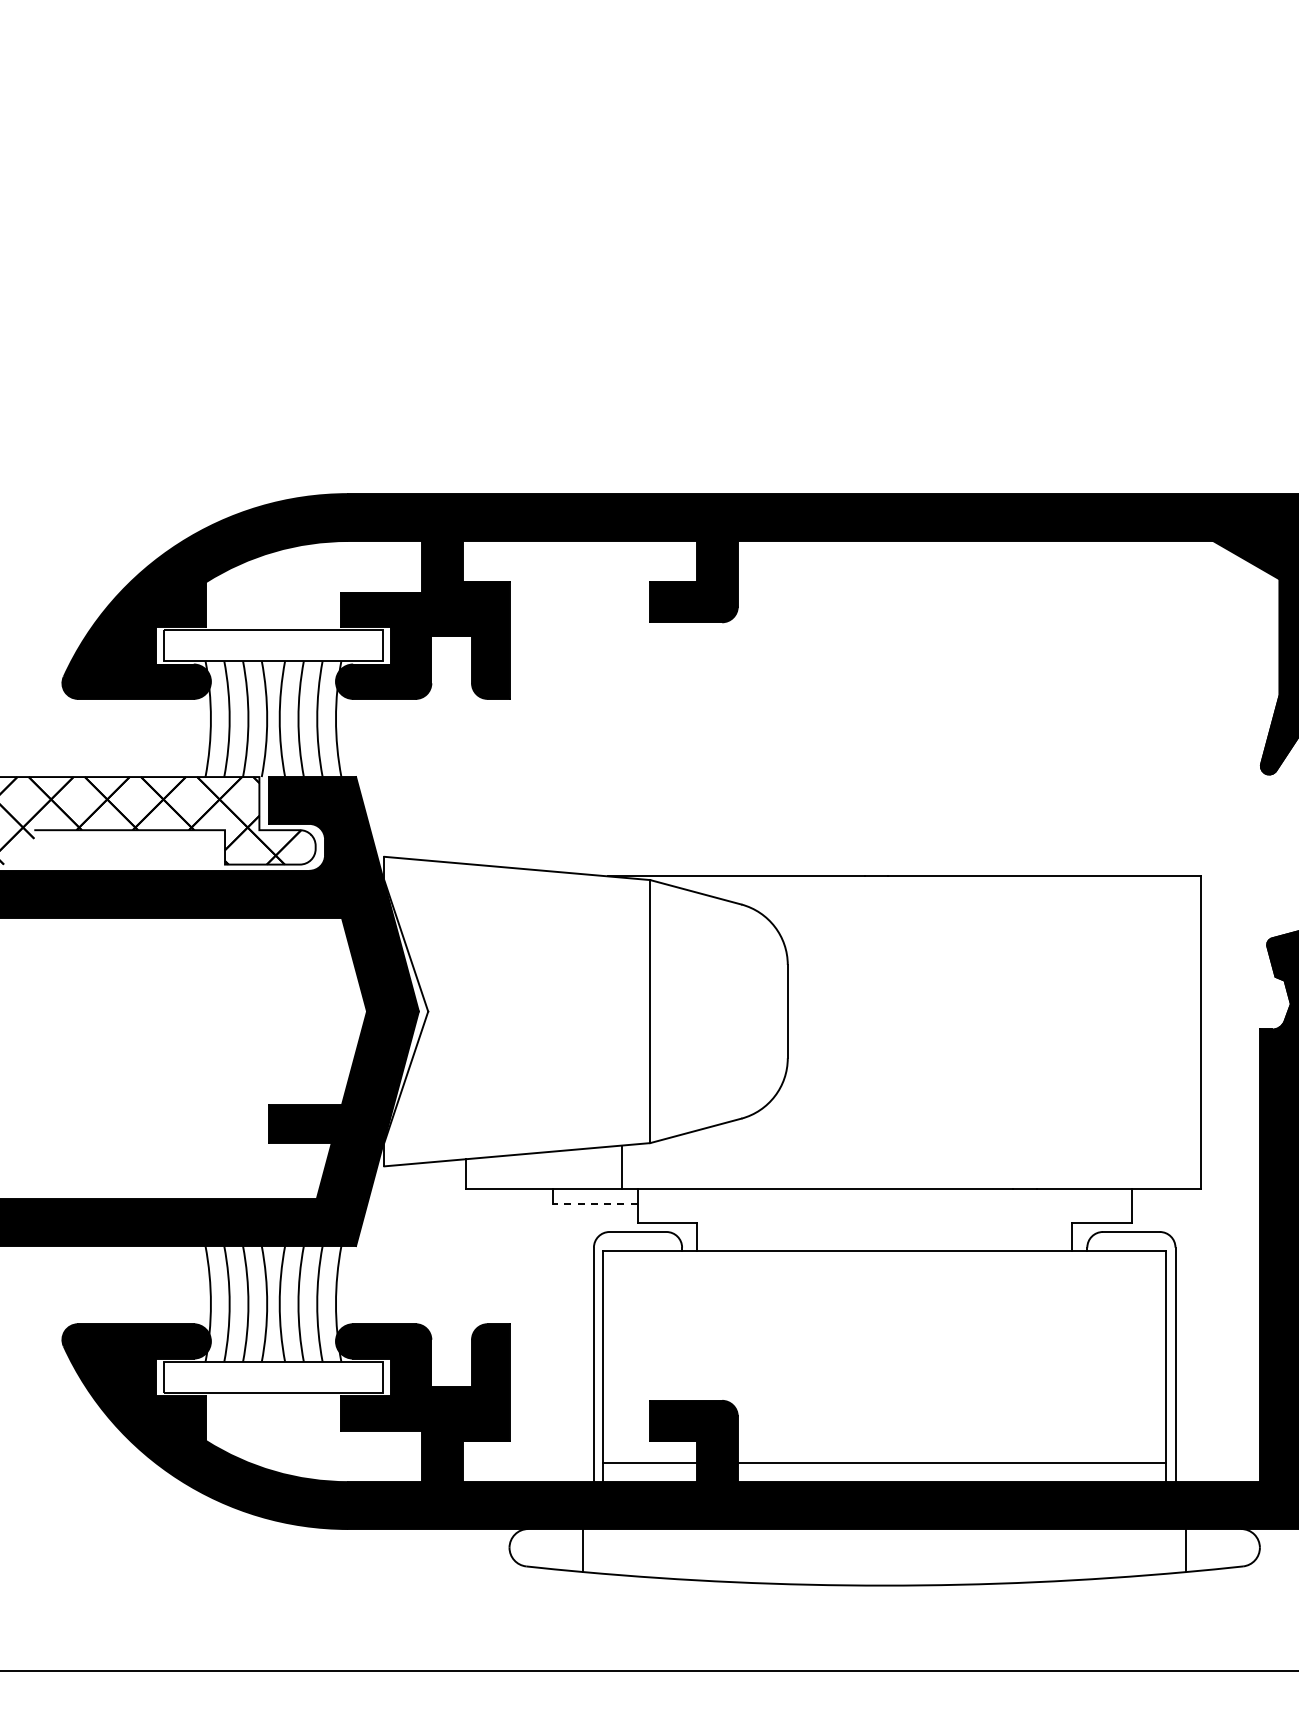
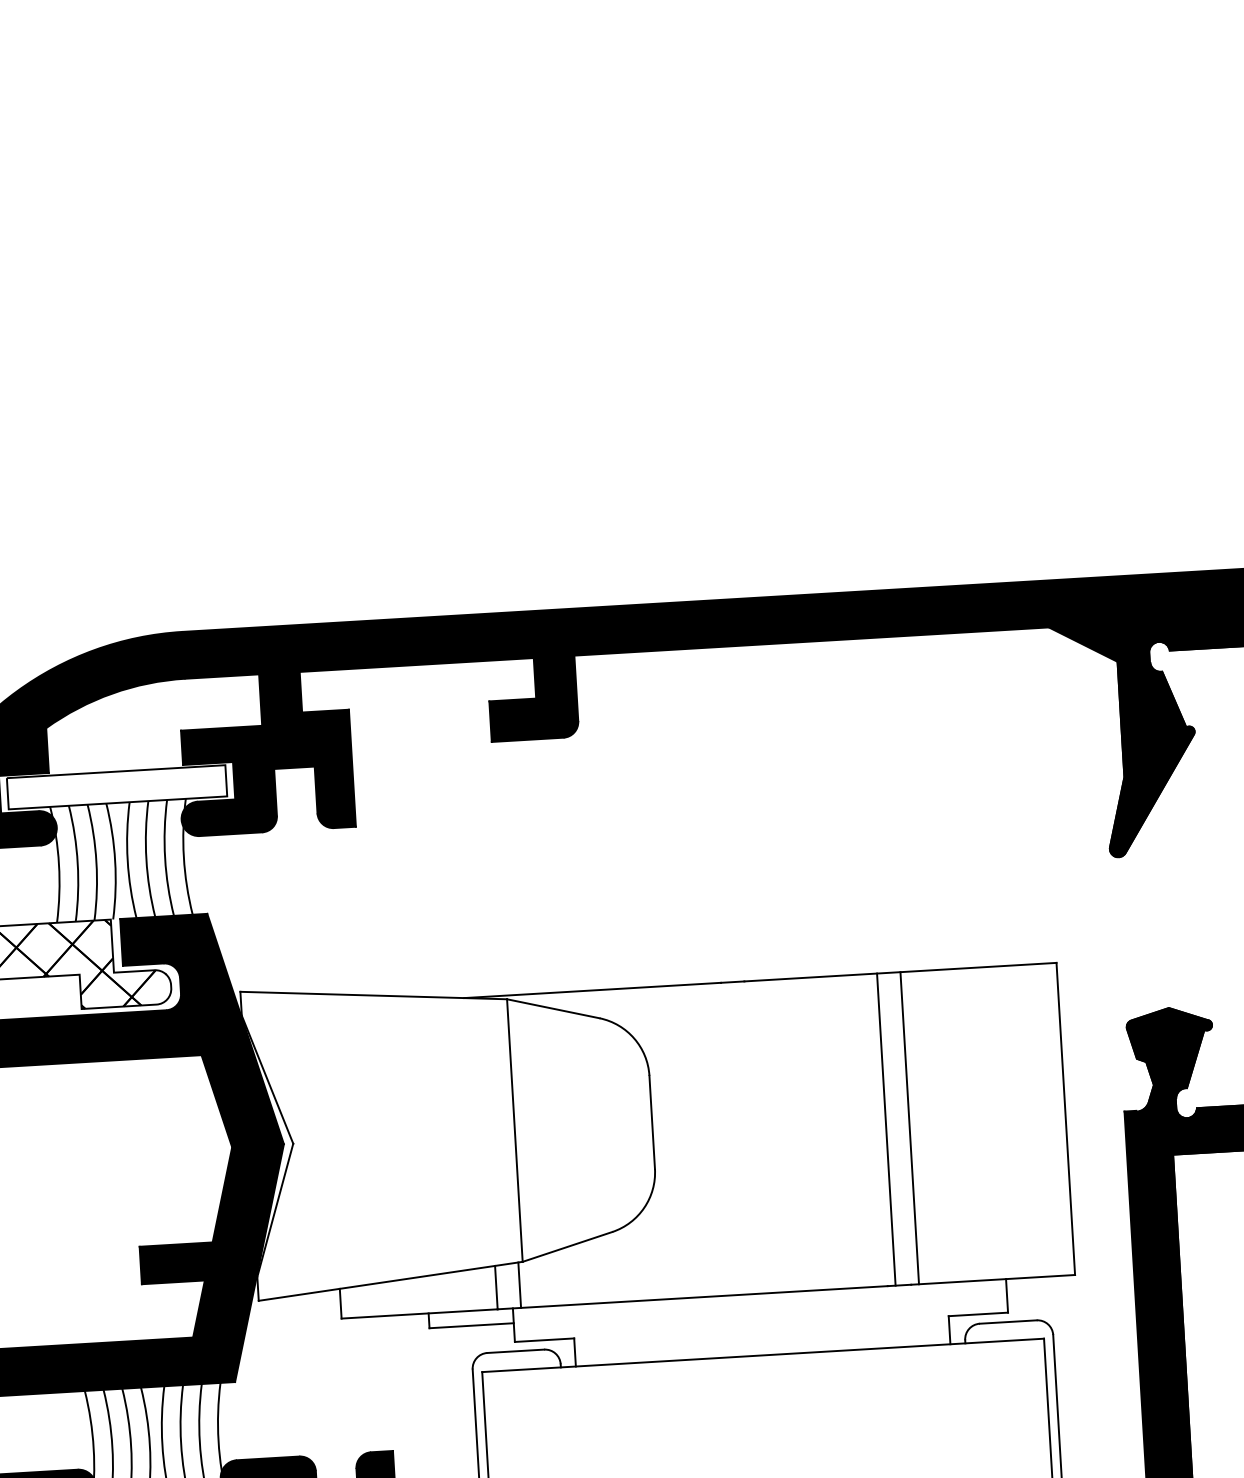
line: (1021, 1032) -> (886, 1129), added
line: (1044, 1032) -> (909, 1128), added
line: (645, 1166) -> (519, 1285), added
line: (595, 1203) -> (471, 1325), dashed -> solid

